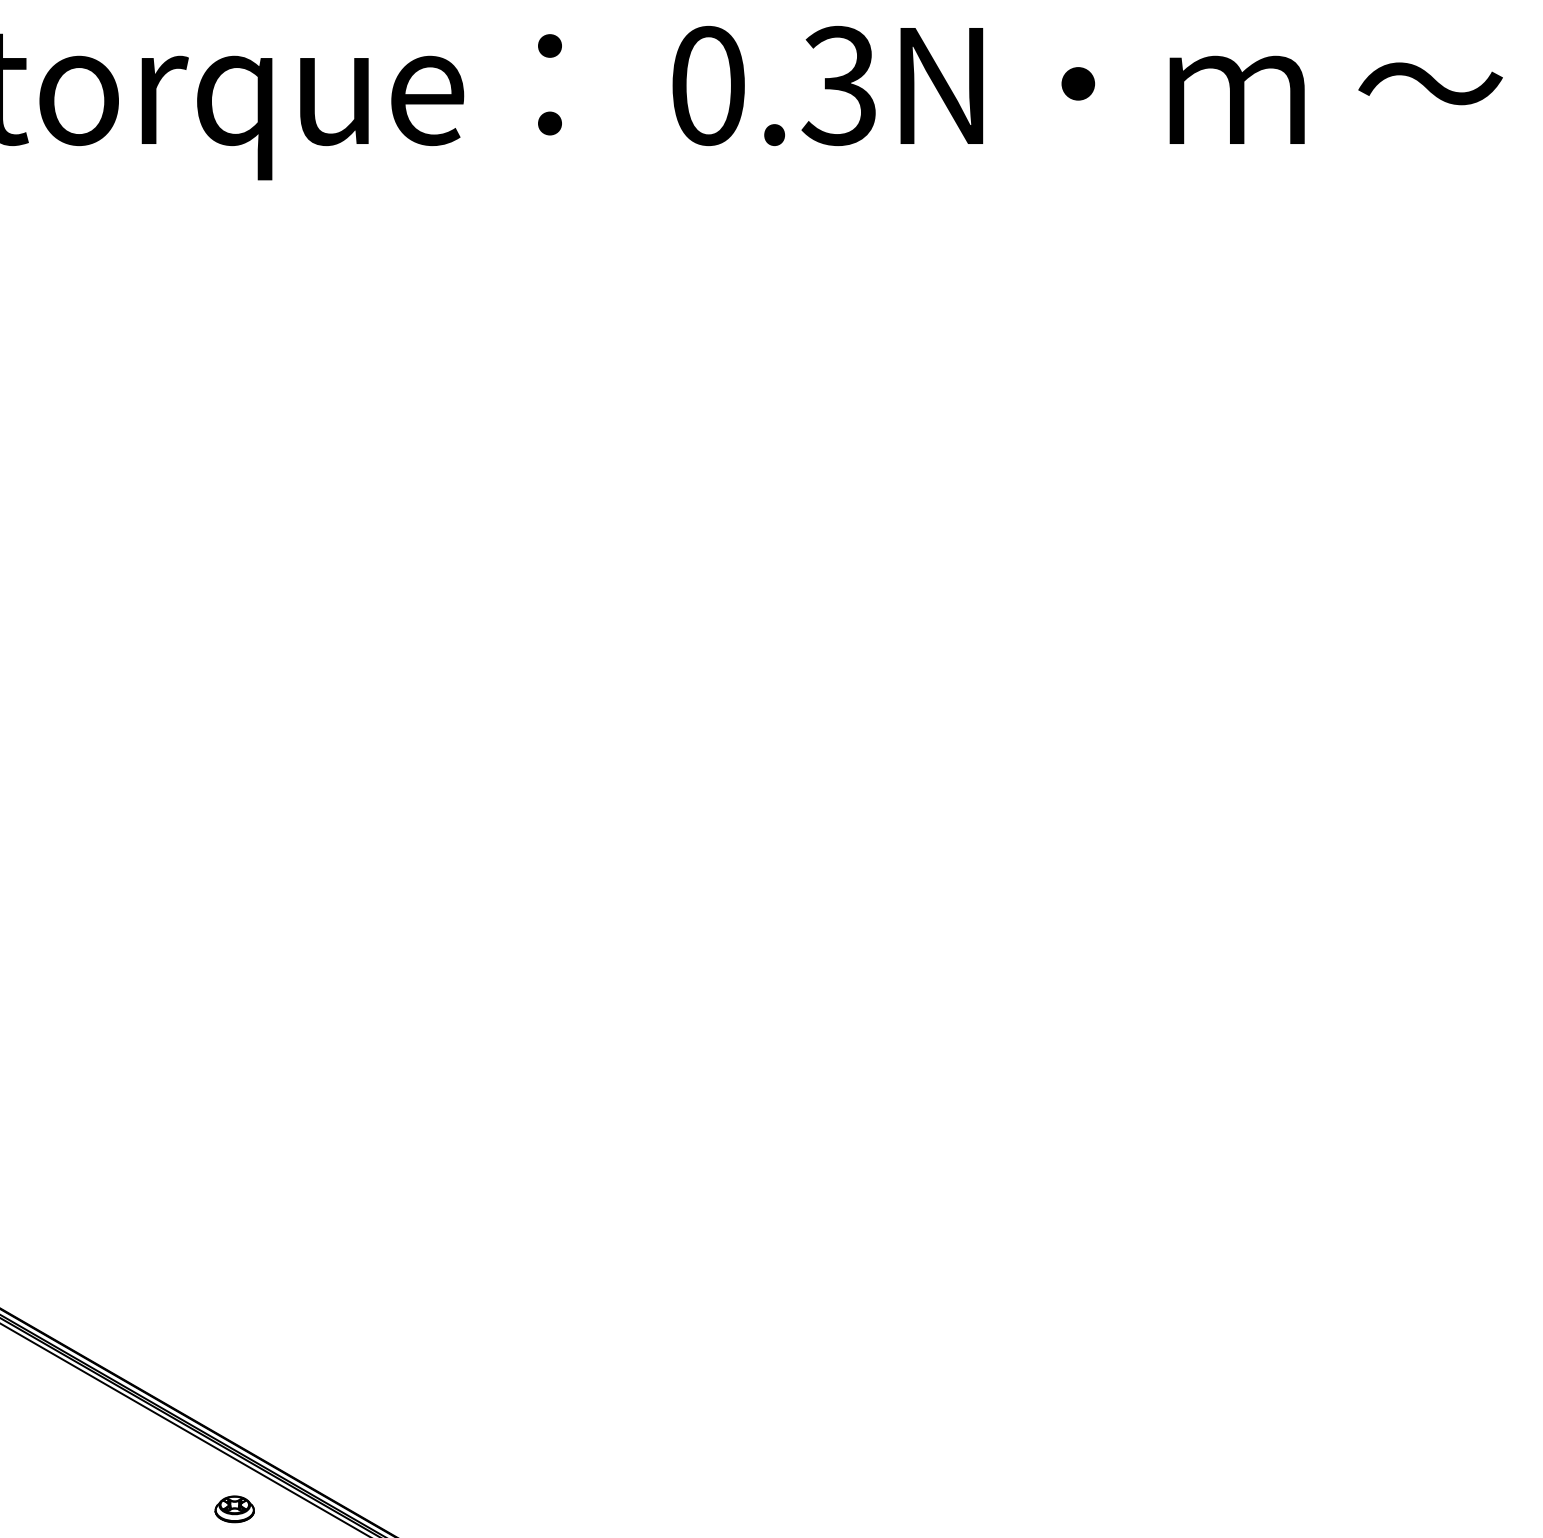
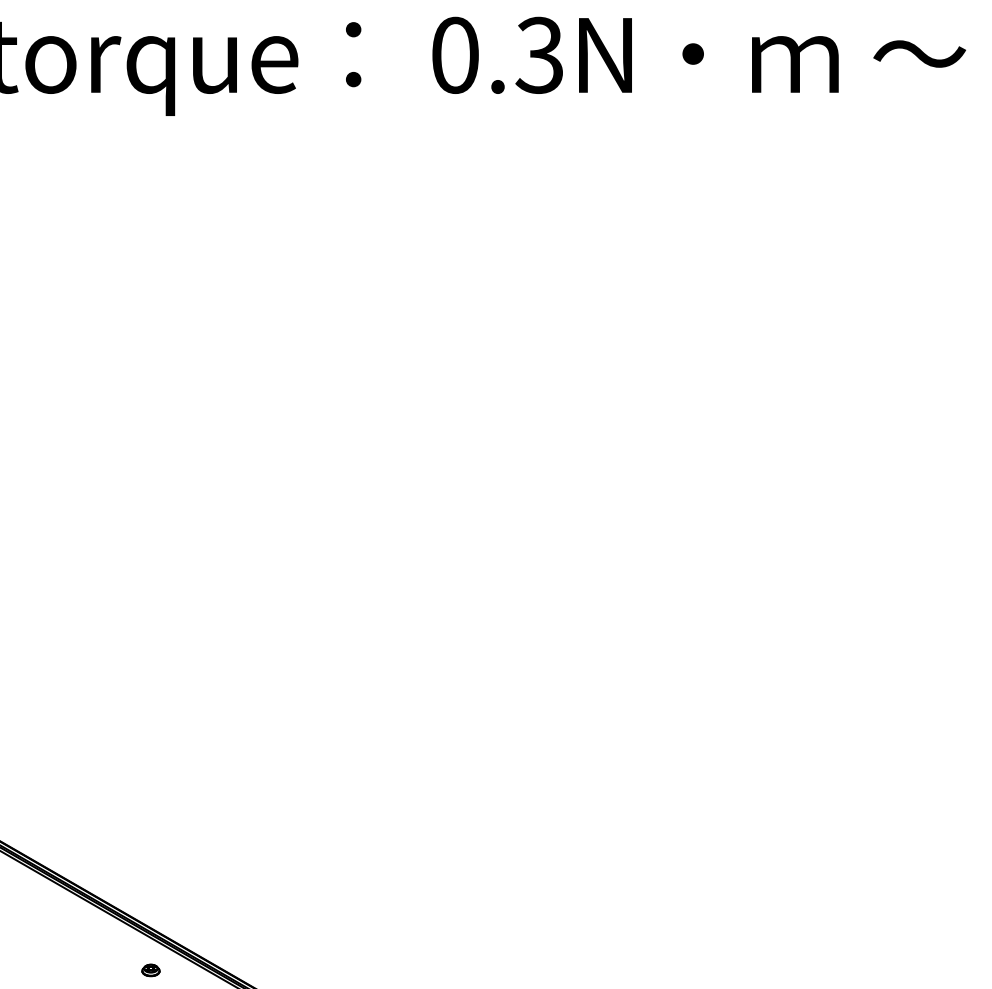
part: (234, 1509) -> (150, 970), size x0.7

